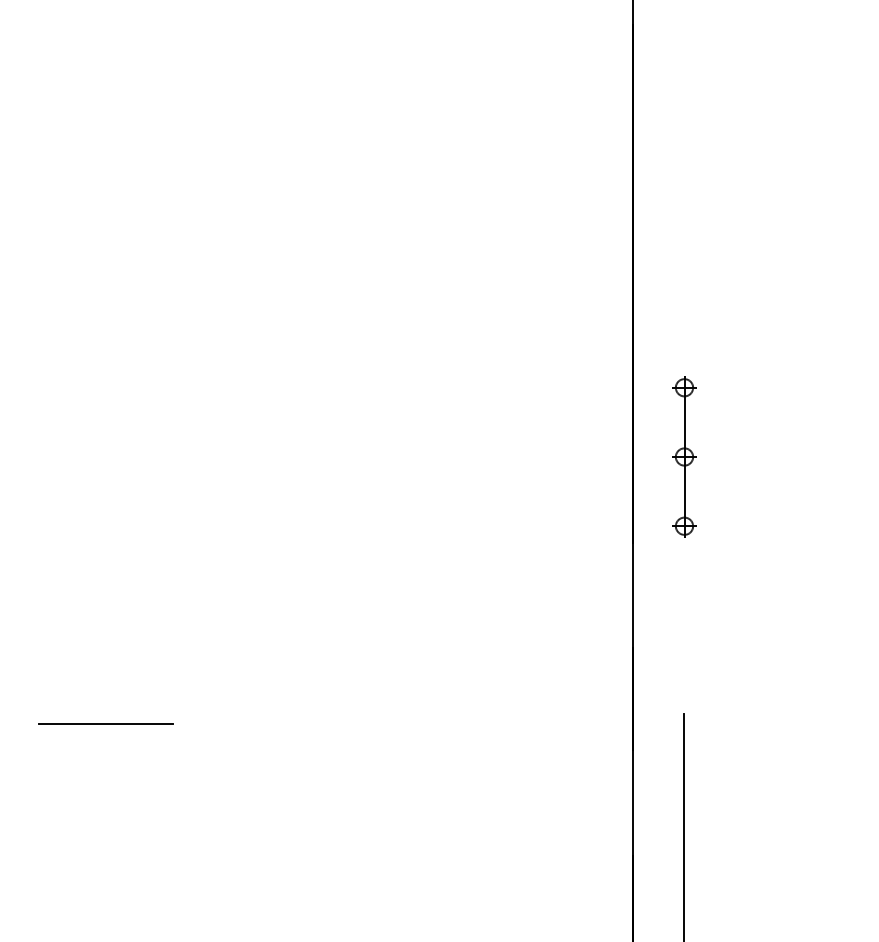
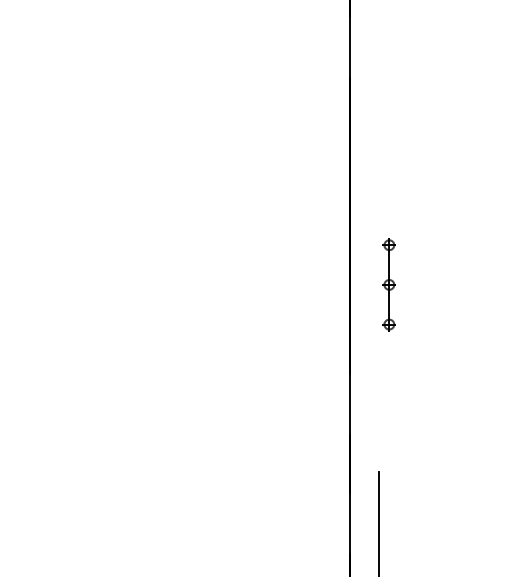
part: (683, 456) -> (388, 284), moved
line: (105, 723) -> (47, 477), removed

